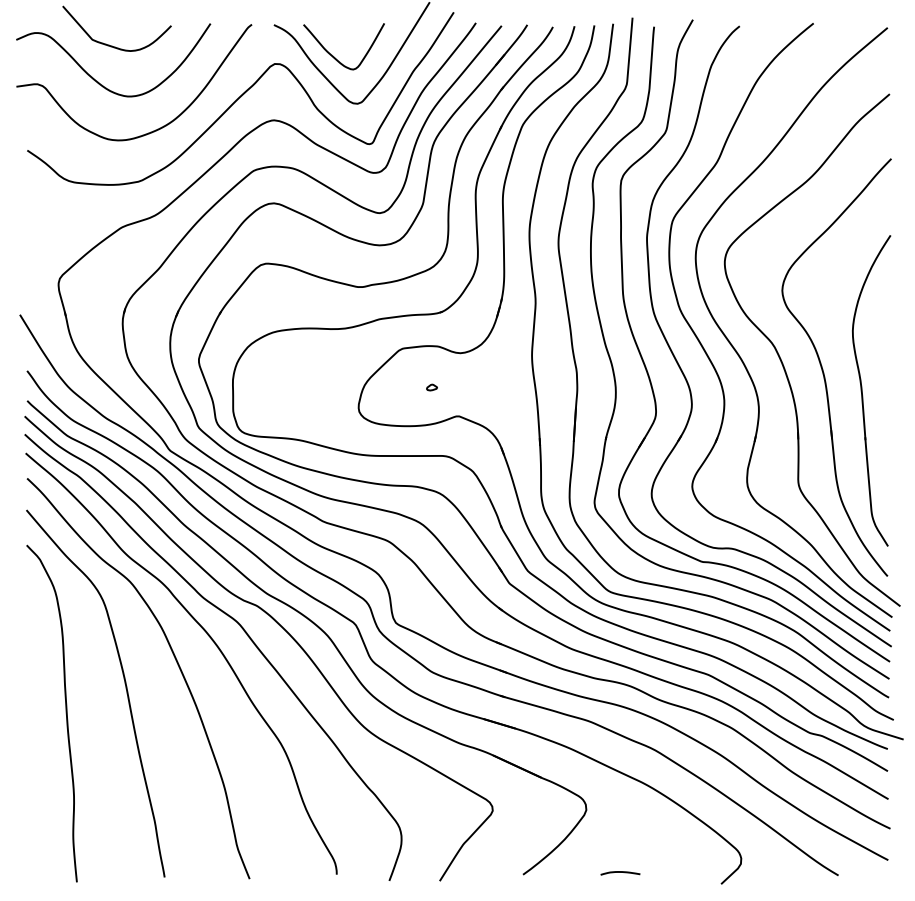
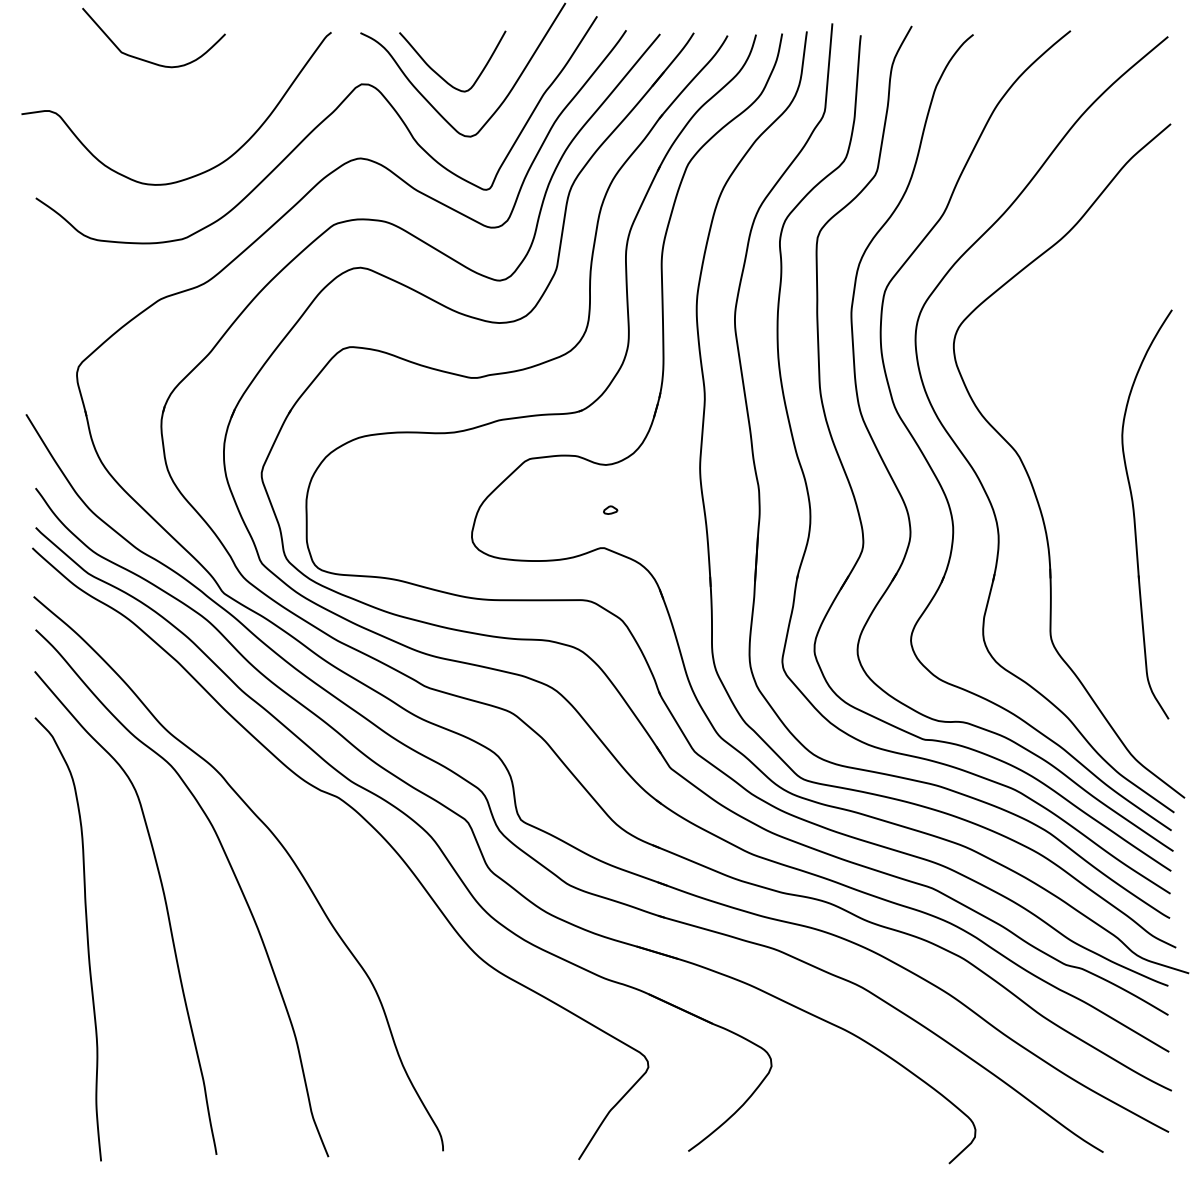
curve: (98, 81) -> (129, 107), removed
part: (824, 372) -> (1085, 490), removed
part: (431, 387) -> (609, 510), moved
curve: (244, 632) -> (321, 832), removed
curve: (620, 872) -> (816, 1148), removed

